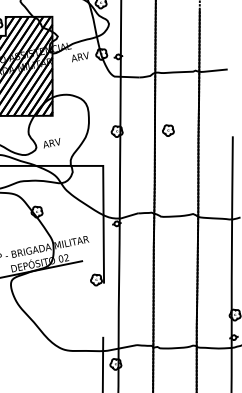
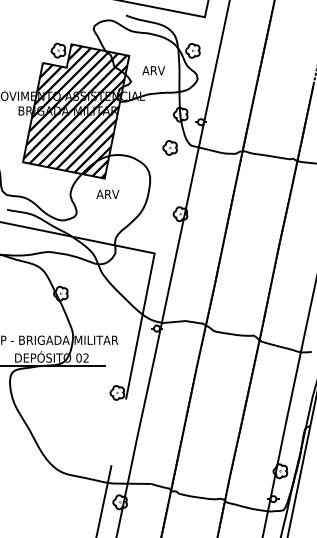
text: (80, 56) -> (153, 70), moved
part: (167, 130) -> (169, 147), moved
text: (51, 142) -> (107, 193), moved

